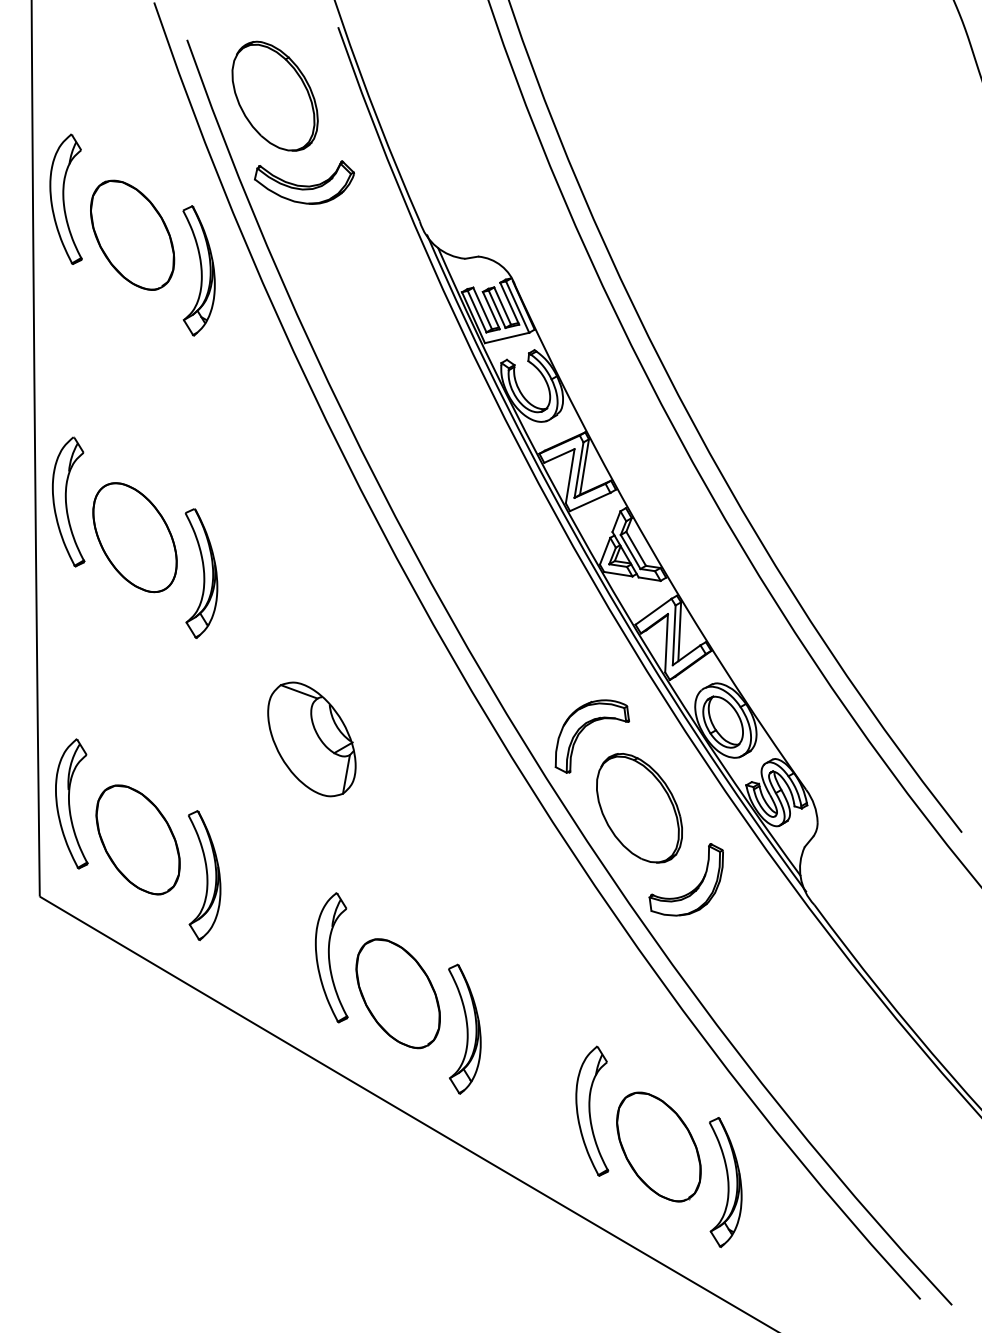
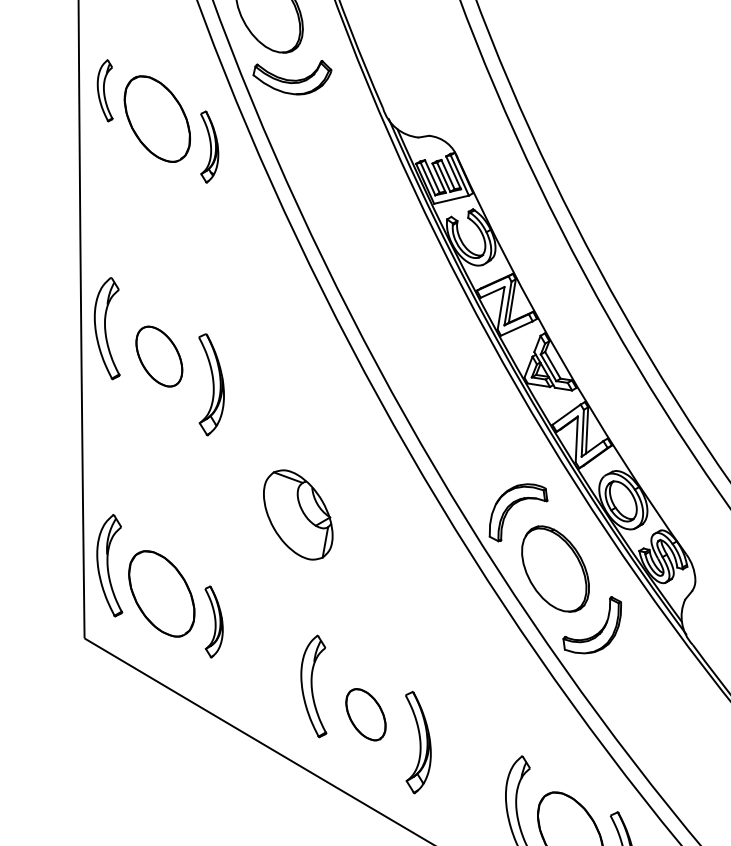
part: (65, 198) -> (104, 90), size x0.6
part: (198, 270) -> (209, 146), size x0.7
part: (134, 537) -> (158, 356), size x0.7
part: (204, 875) -> (213, 621), size x0.7
part: (397, 993) -> (365, 714), size x0.6

